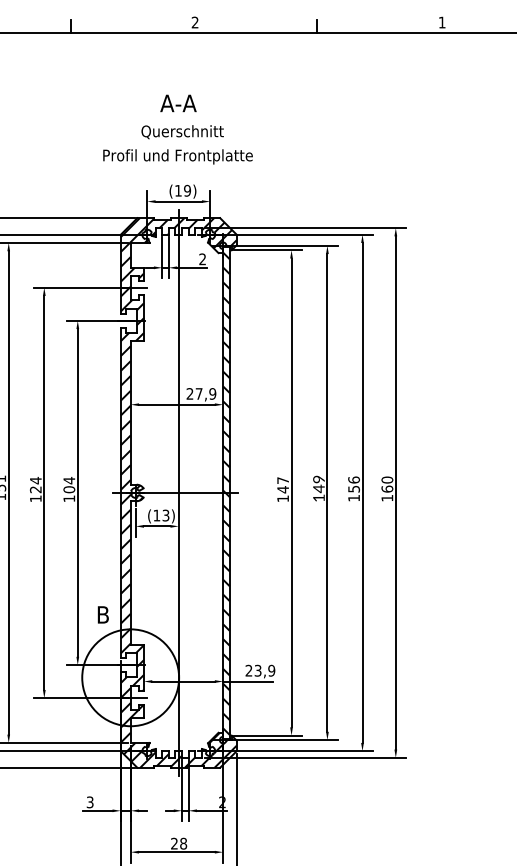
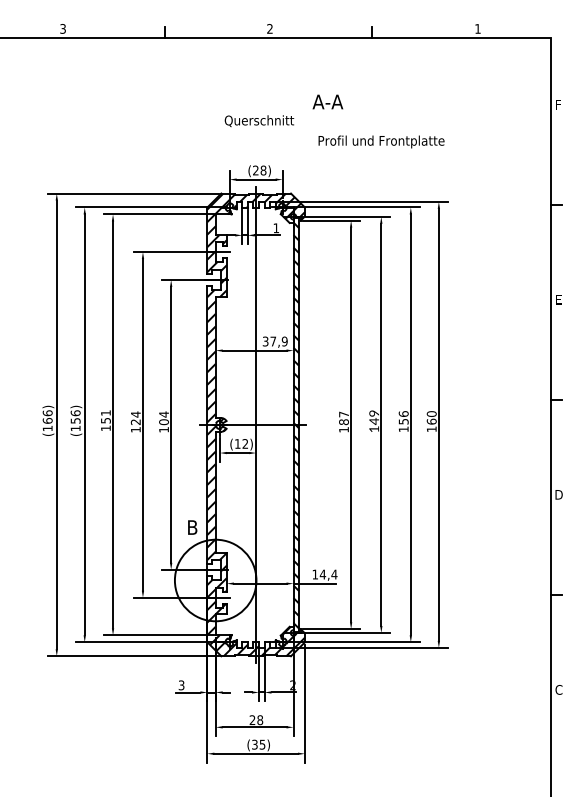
text: (177, 102) -> (327, 101), moved
text: (177, 156) -> (381, 141), moved
text: (182, 190) -> (259, 170), (19) -> (28)
text: (201, 258) -> (275, 227), 2 -> 1
text: (189, 393) -> (265, 341), 27,9 -> 37,9
text: (282, 490) -> (343, 422), 147 -> 187
text: (166, 515) -> (245, 443), (13) -> (12)
text: (259, 670) -> (324, 574), 23,9 -> 14,4

